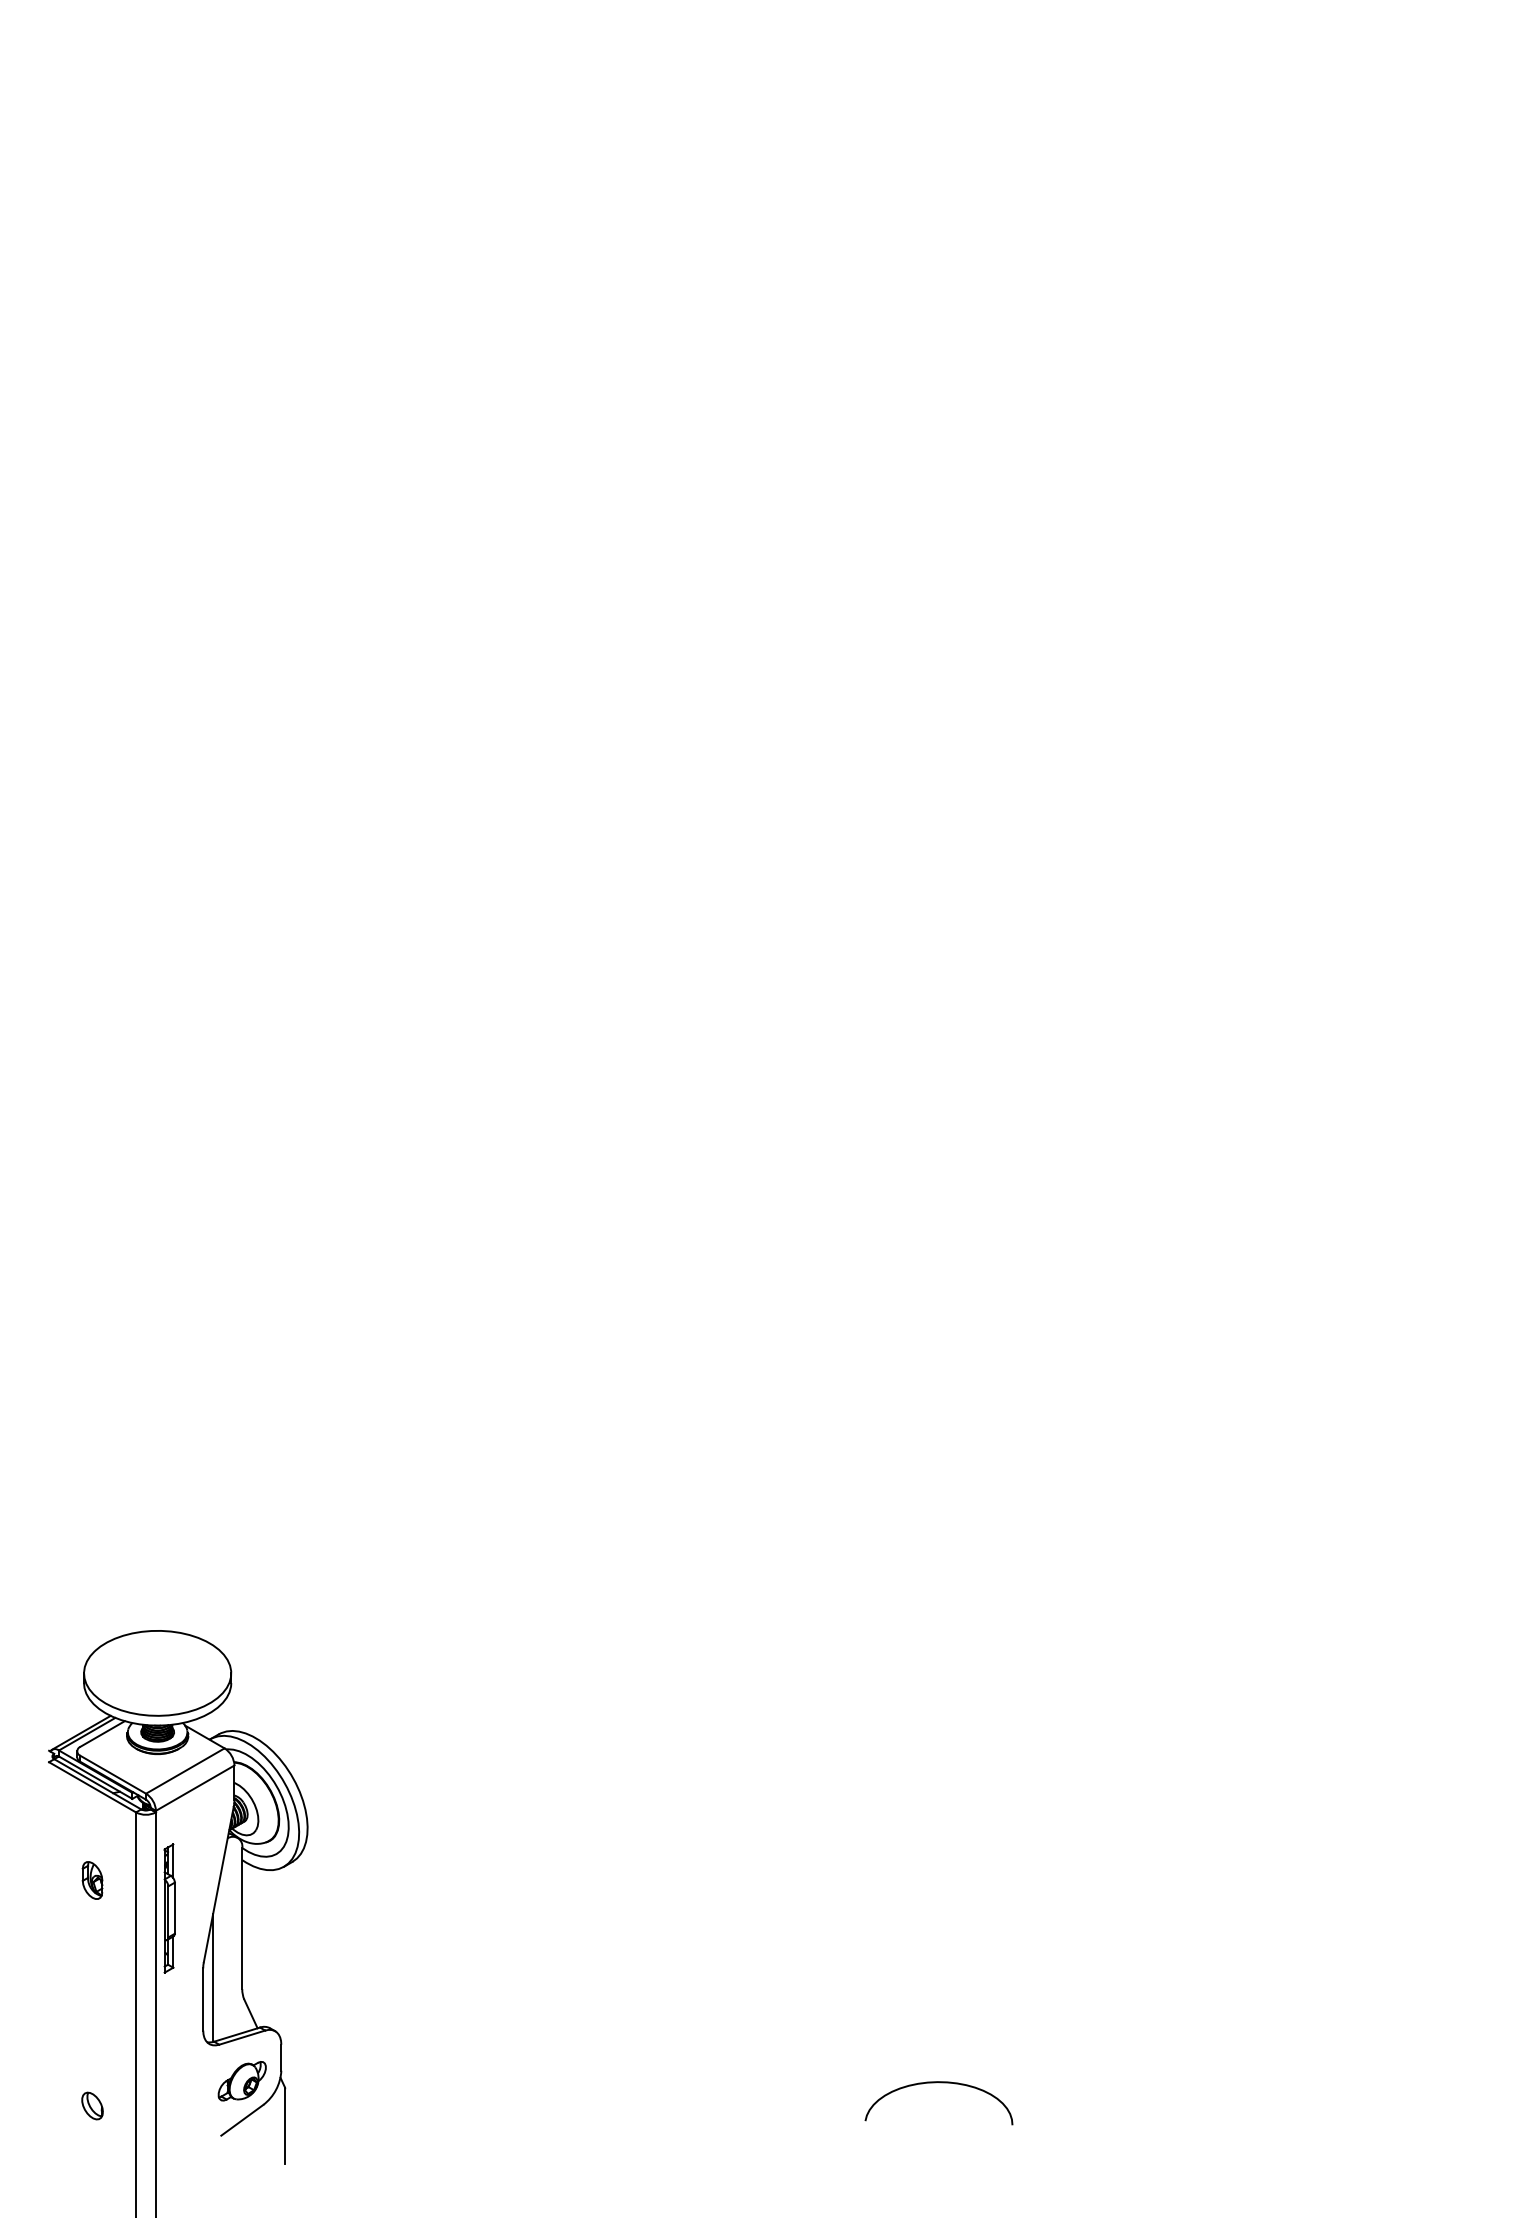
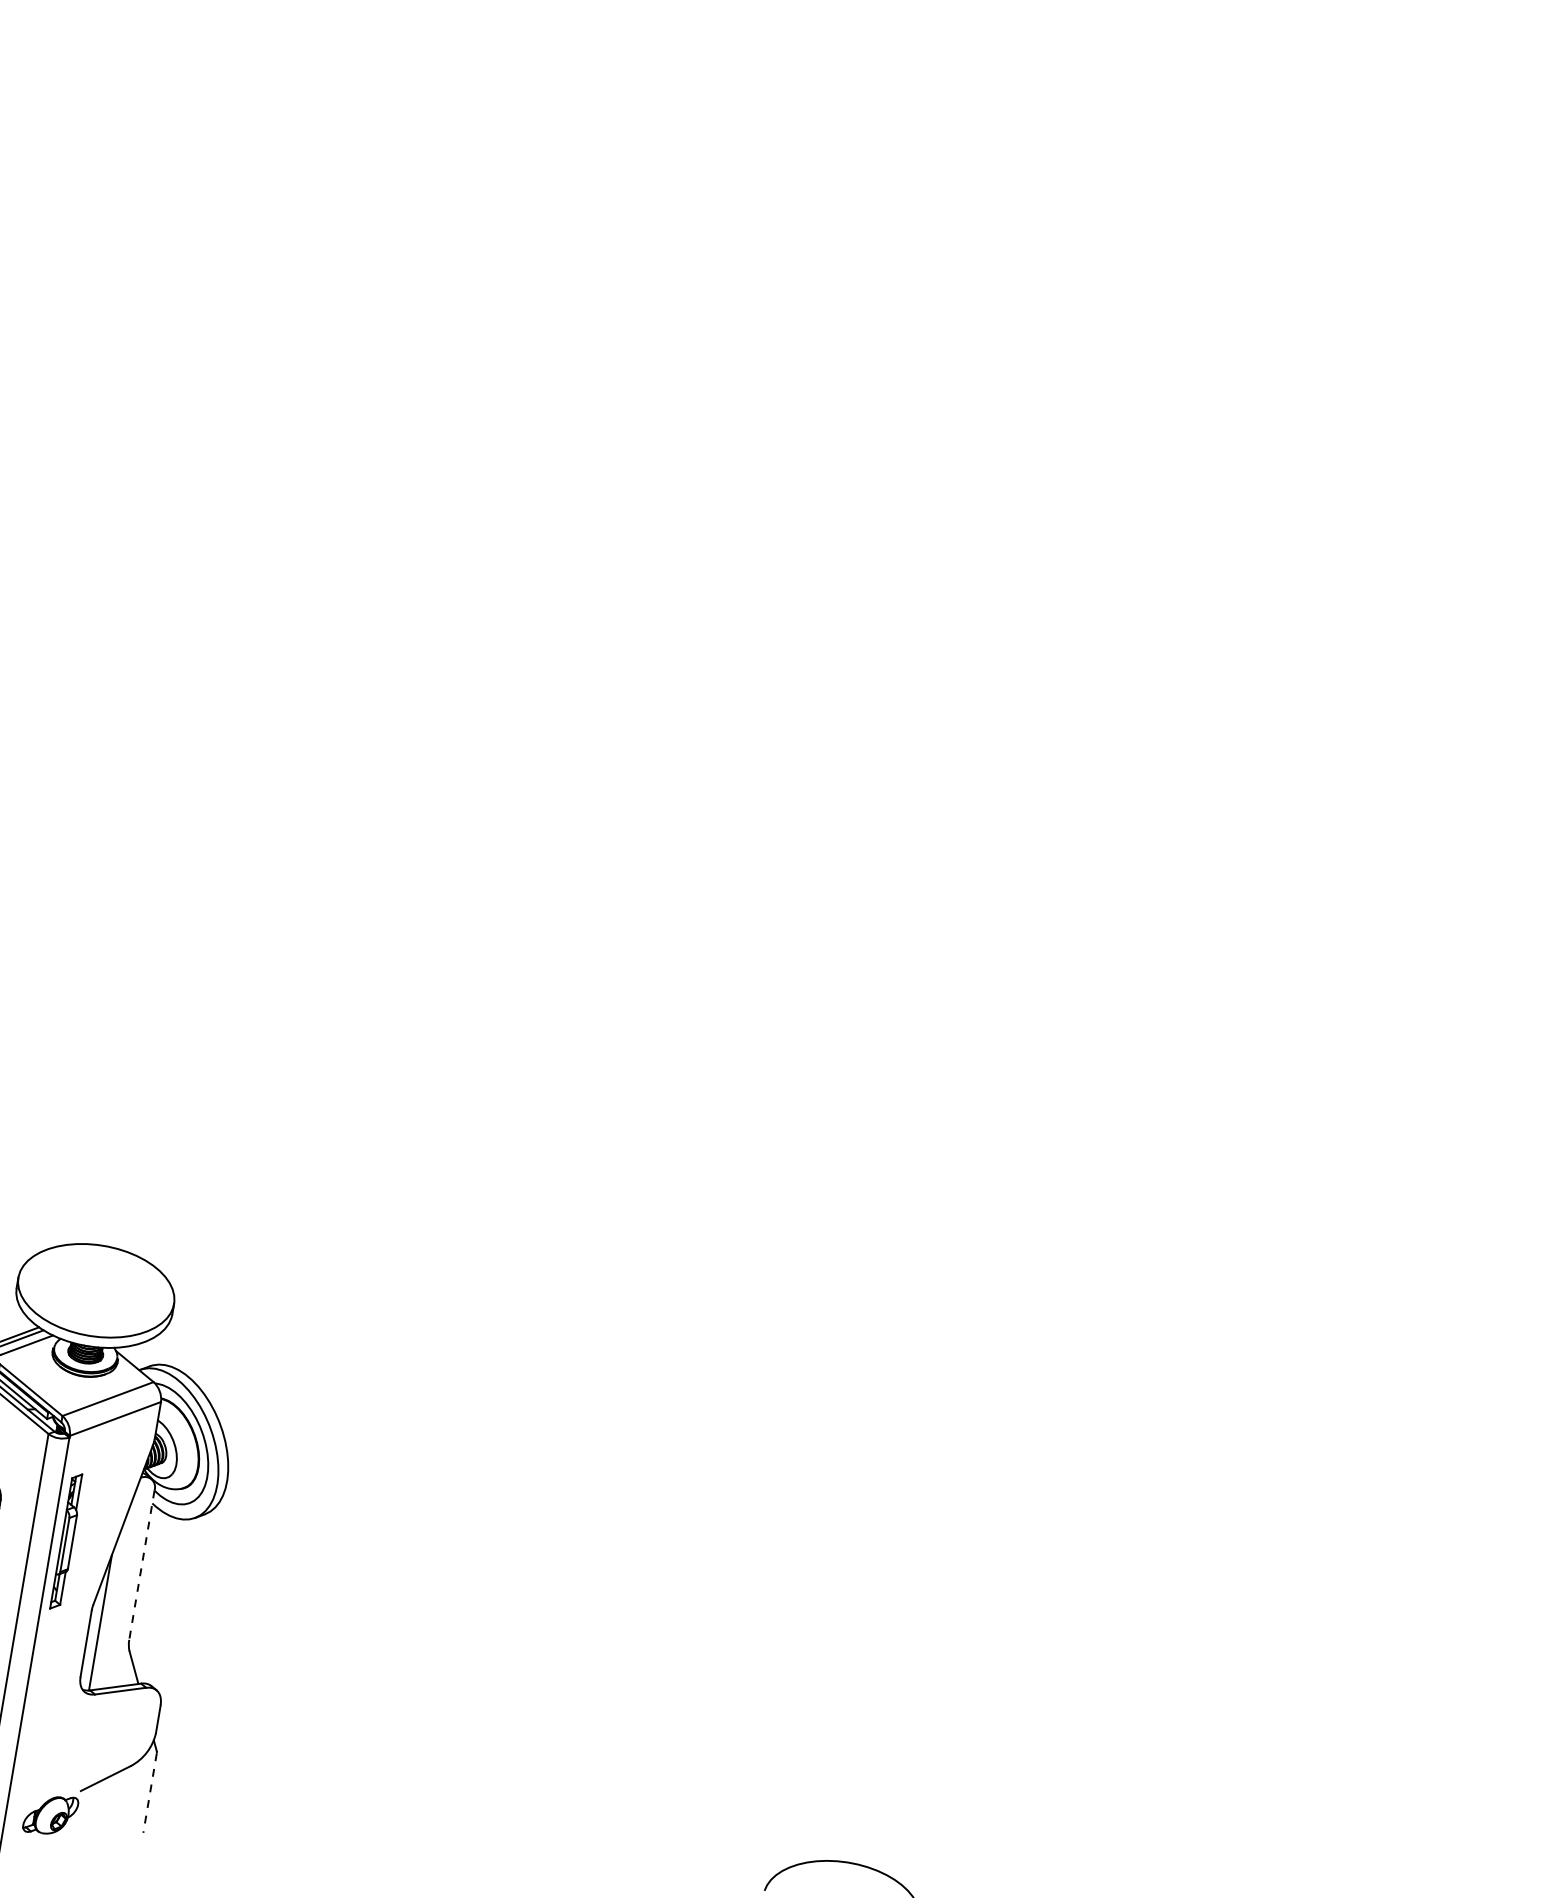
line: (242, 1918) -> (142, 1565), solid -> dashed
part: (241, 2081) -> (49, 1814), moved
line: (285, 2126) -> (150, 1792), solid -> dashed

